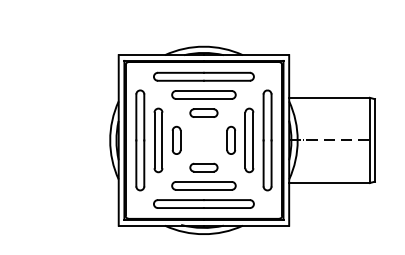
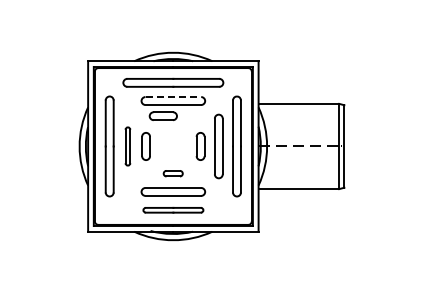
line: (204, 91) -> (173, 97), solid -> dashed
part: (203, 112) -> (162, 115), moved
part: (158, 140) -> (127, 146), size x0.6
part: (203, 167) -> (172, 173), size x0.7
part: (204, 204) -> (173, 210), size x0.6

